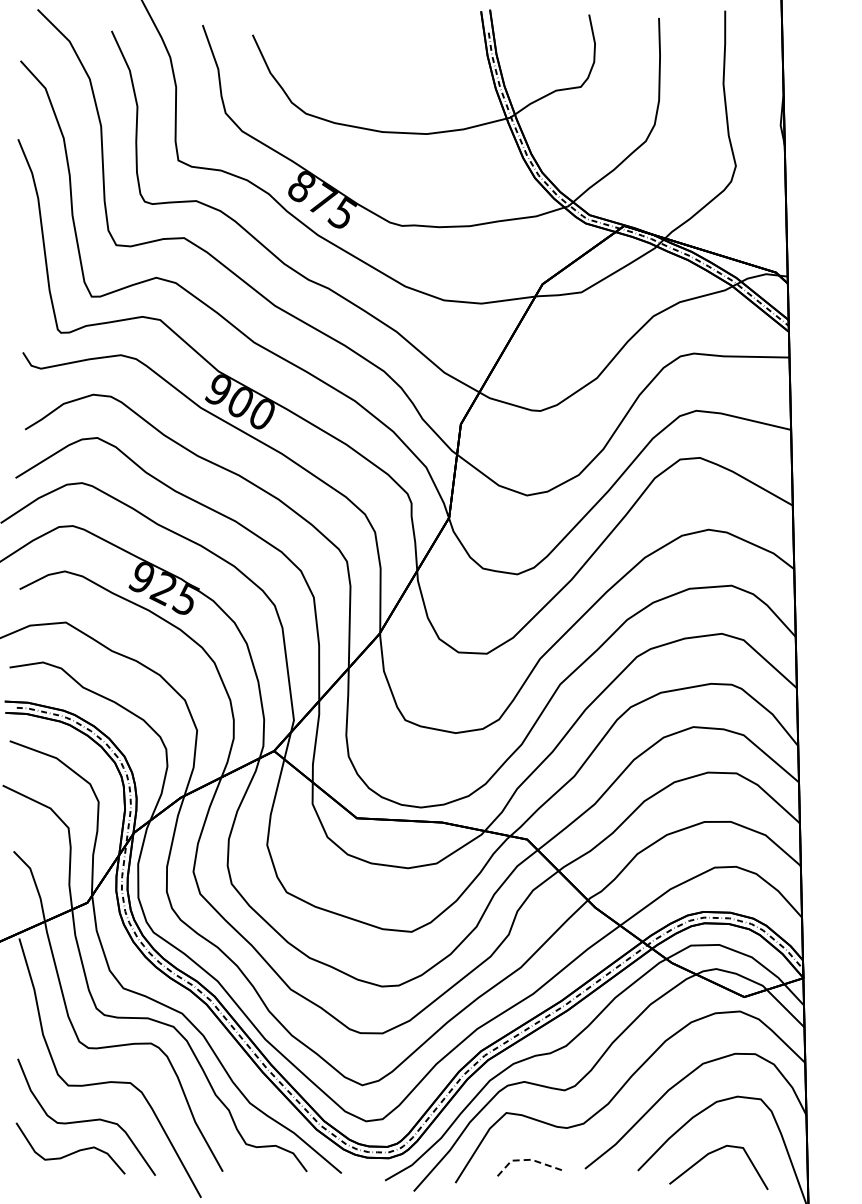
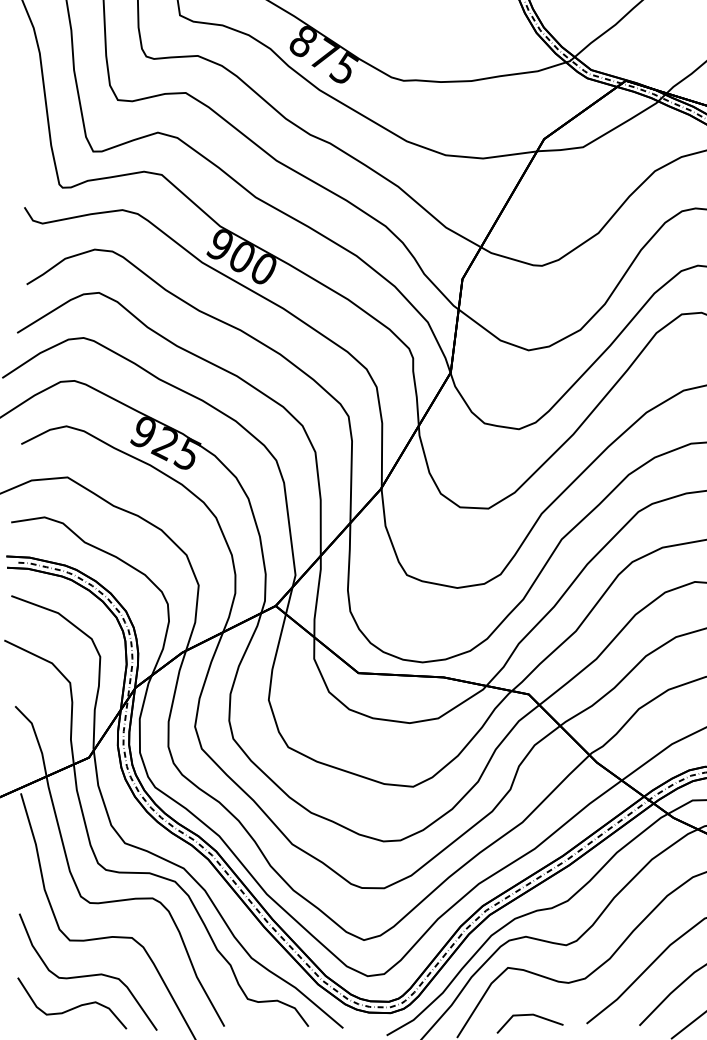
line: (525, 1160) -> (527, 1015), dashed -> solid

